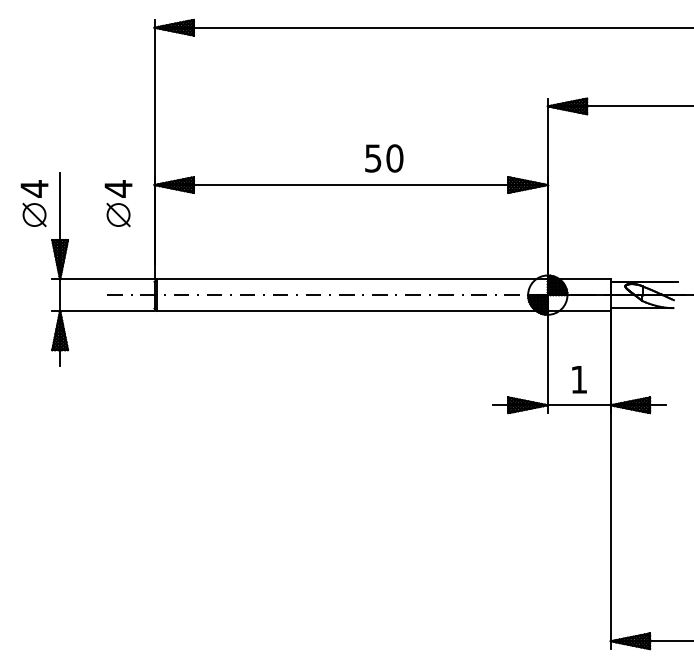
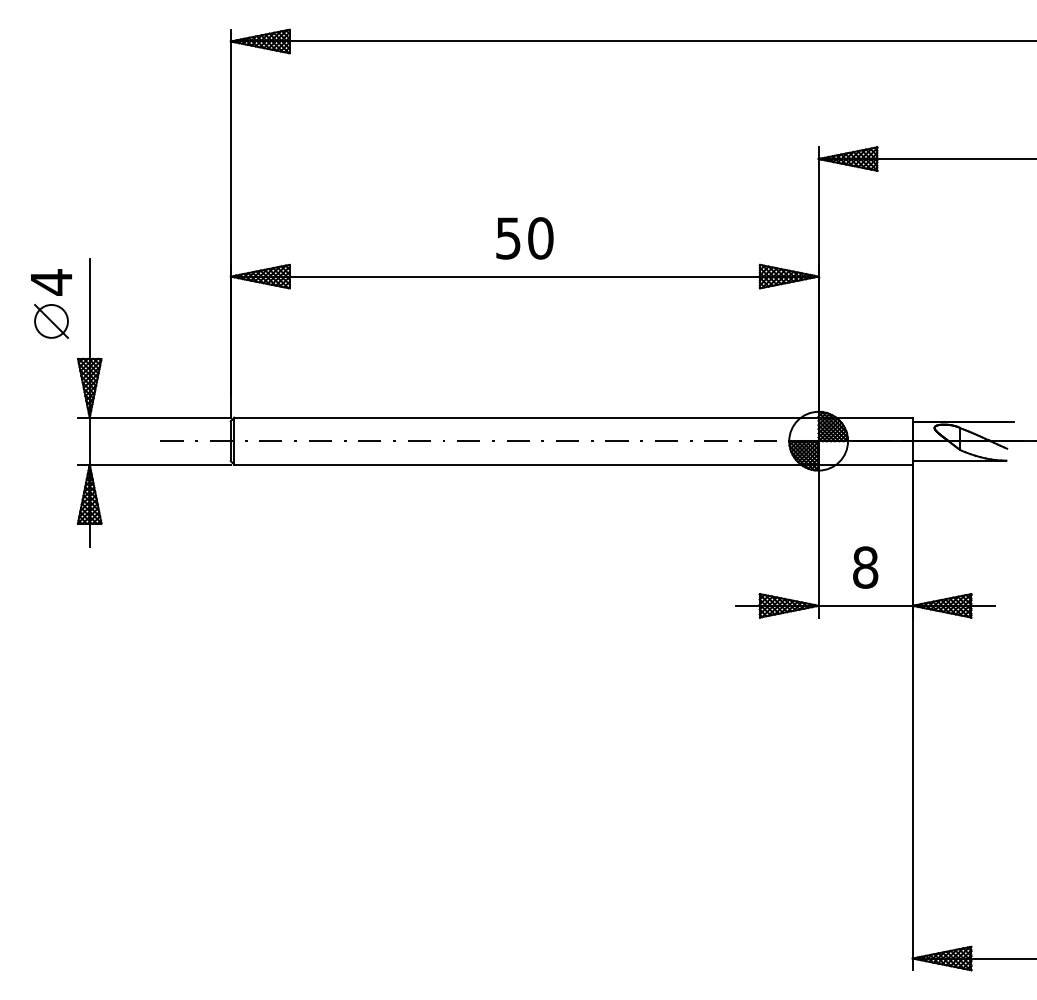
text: (384, 158) -> (525, 238), moved
part: (118, 203) -> (176, 304), removed
text: (578, 379) -> (864, 567), 1 -> 8

